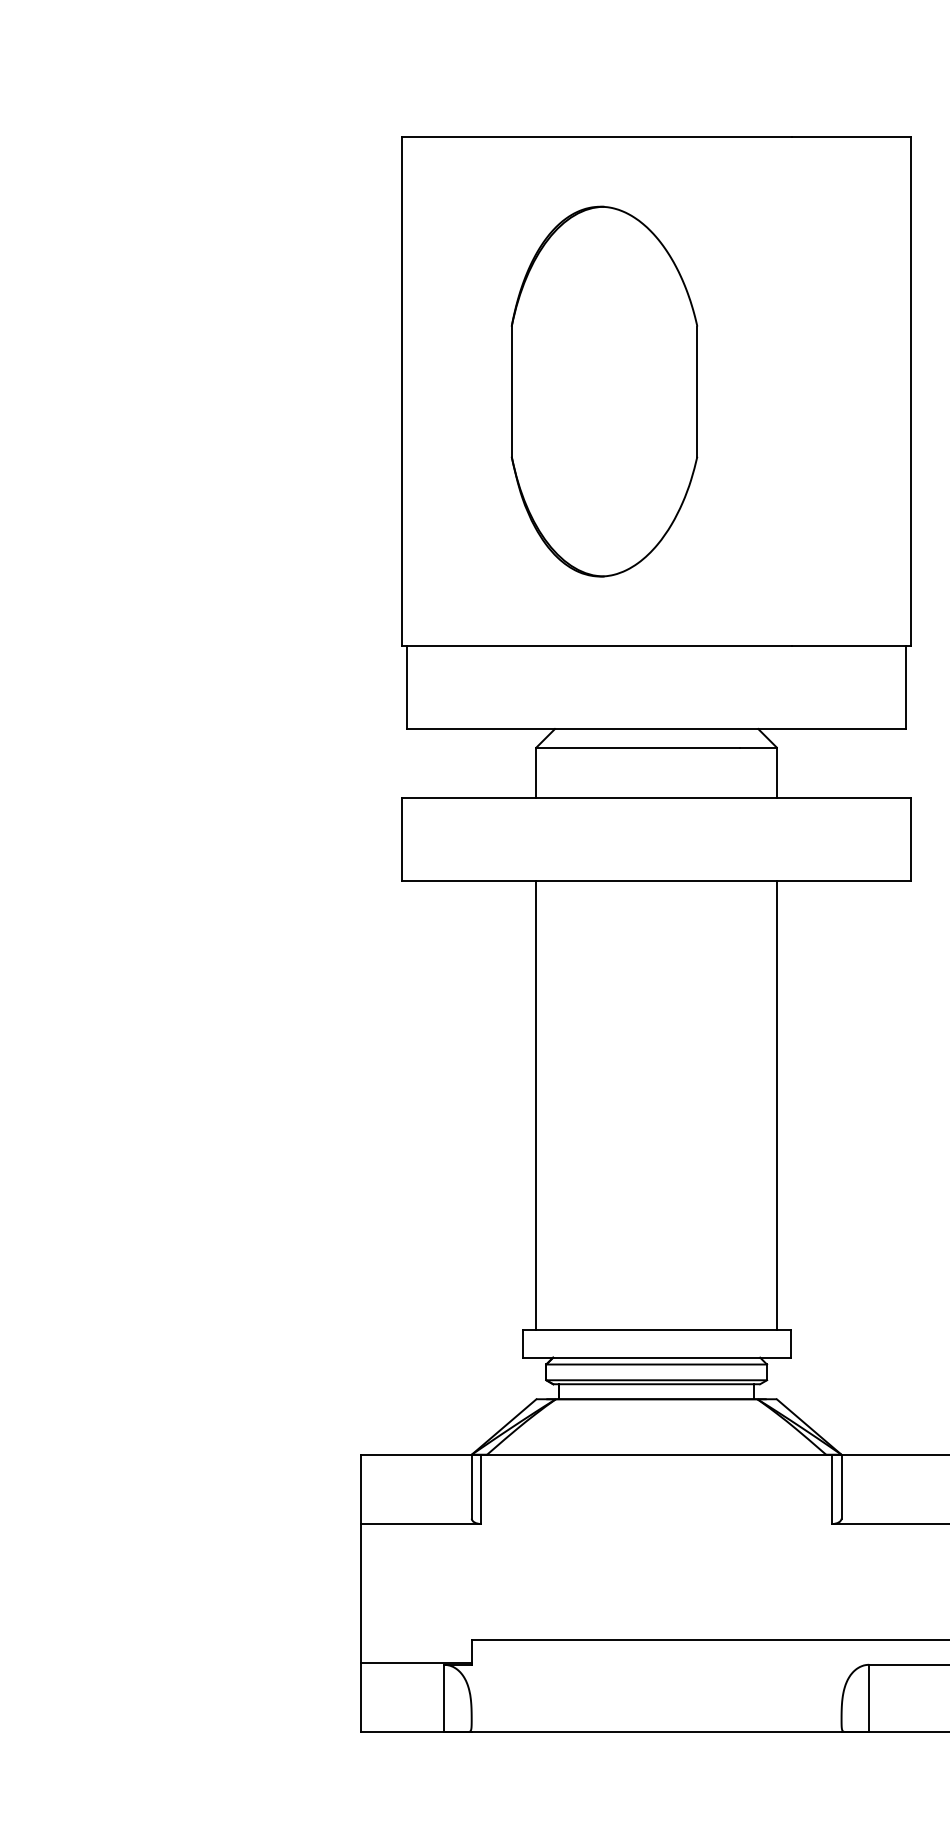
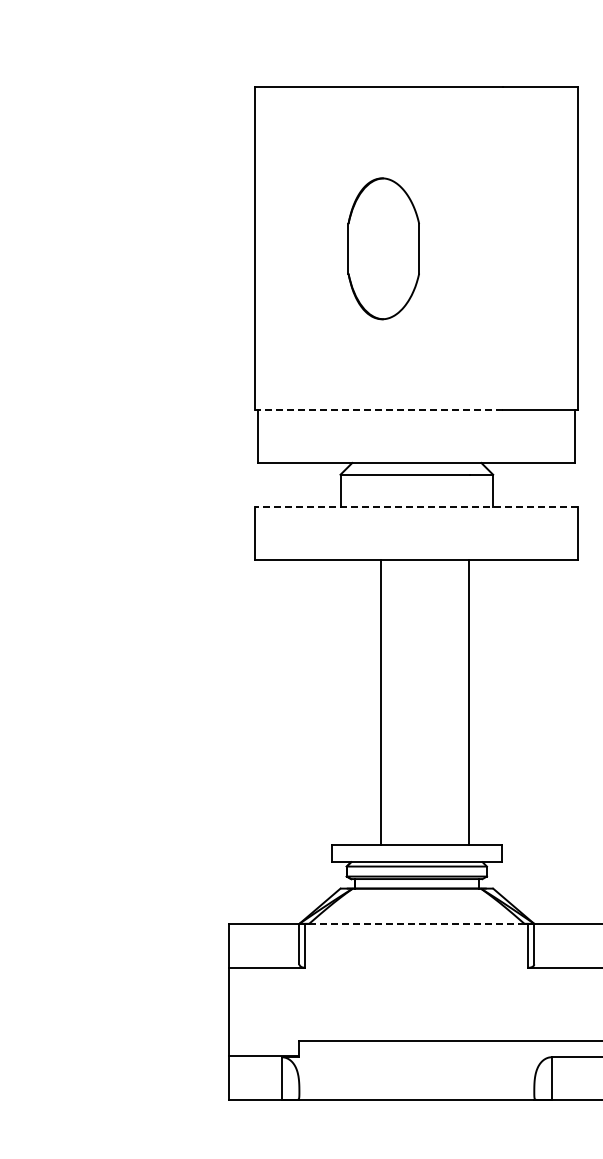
part: (604, 391) -> (383, 248), size x0.6
line: (597, 646) -> (379, 410), solid -> dashed
line: (656, 797) -> (416, 506), solid -> dashed
line: (536, 1104) -> (380, 701), moved
line: (777, 1104) -> (469, 701), moved
line: (656, 1454) -> (416, 923), solid -> dashed

